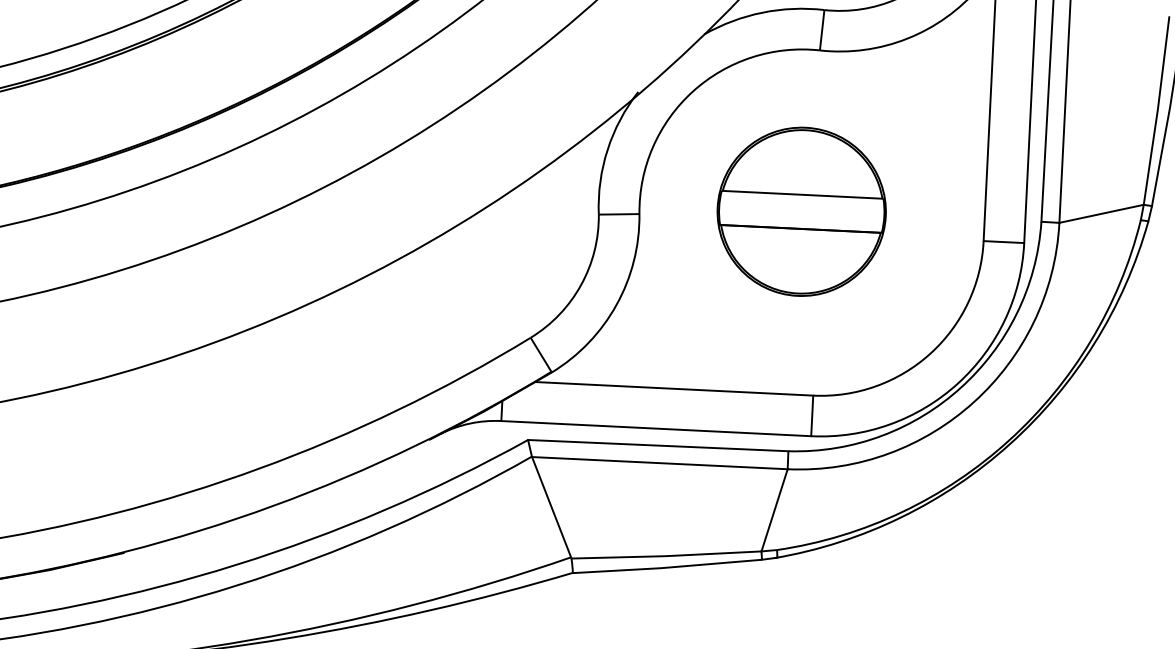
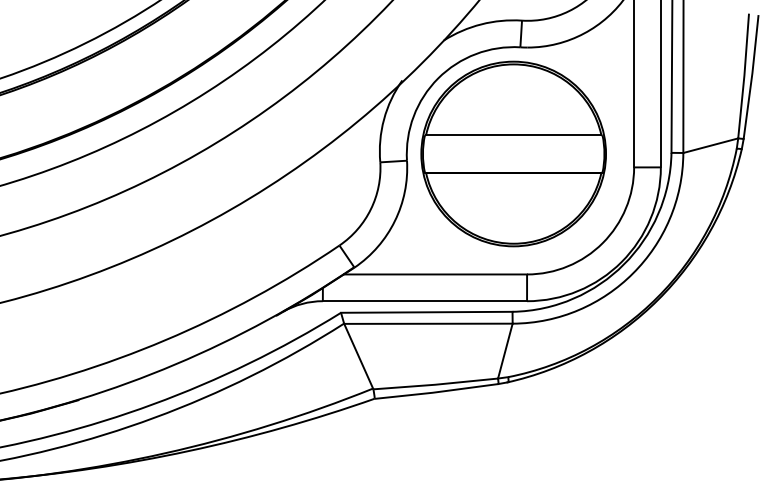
part: (801, 211) -> (513, 153), size x1.67

